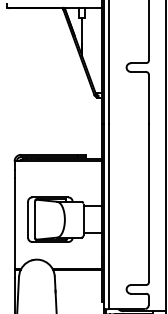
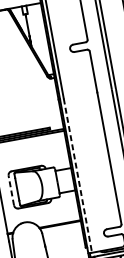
line: (108, 216) -> (77, 175), solid -> dashed
line: (27, 219) -> (10, 190), solid -> dashed

